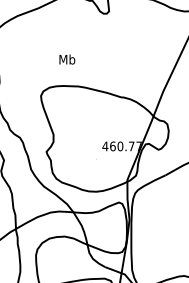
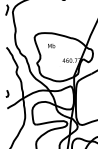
text: (66, 60) -> (51, 46), moved

